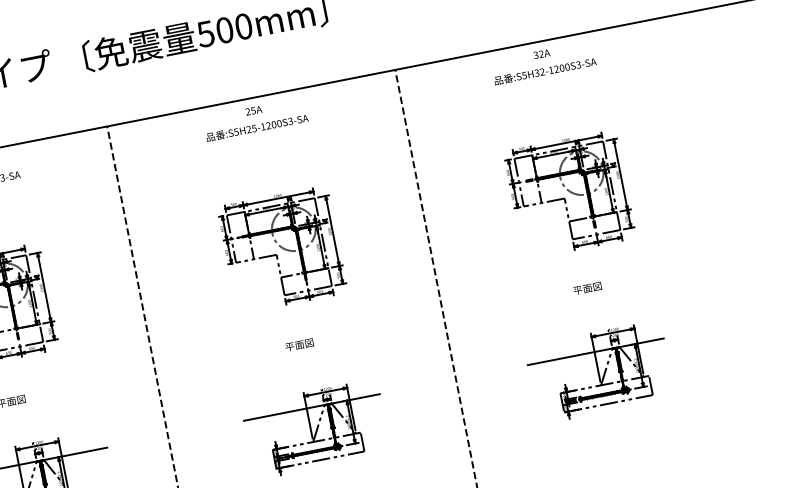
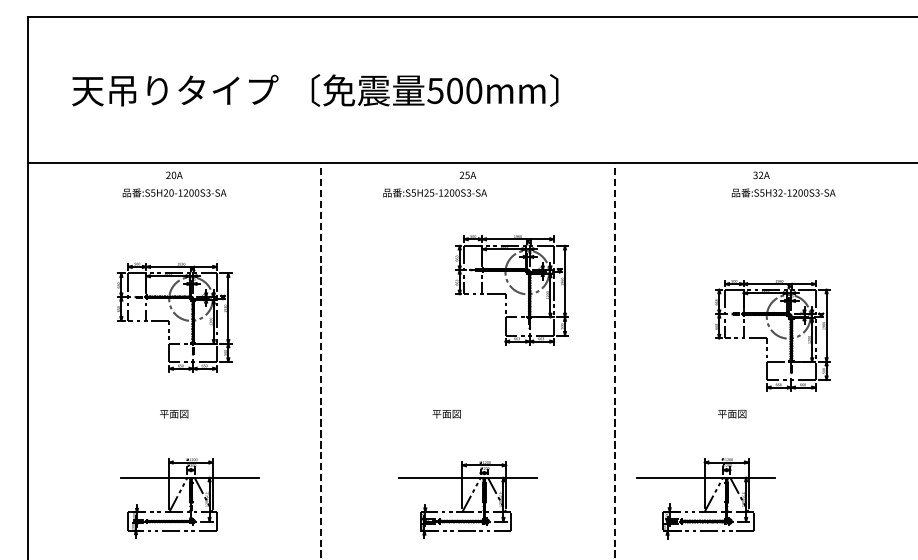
text: (545, 70) -> (783, 192), moved
text: (256, 127) -> (434, 192), moved
part: (569, 194) -> (772, 335), moved
part: (281, 250) -> (511, 290), moved
text: (587, 288) -> (732, 414), moved
text: (299, 345) -> (446, 414), moved
part: (599, 372) -> (705, 498), moved

